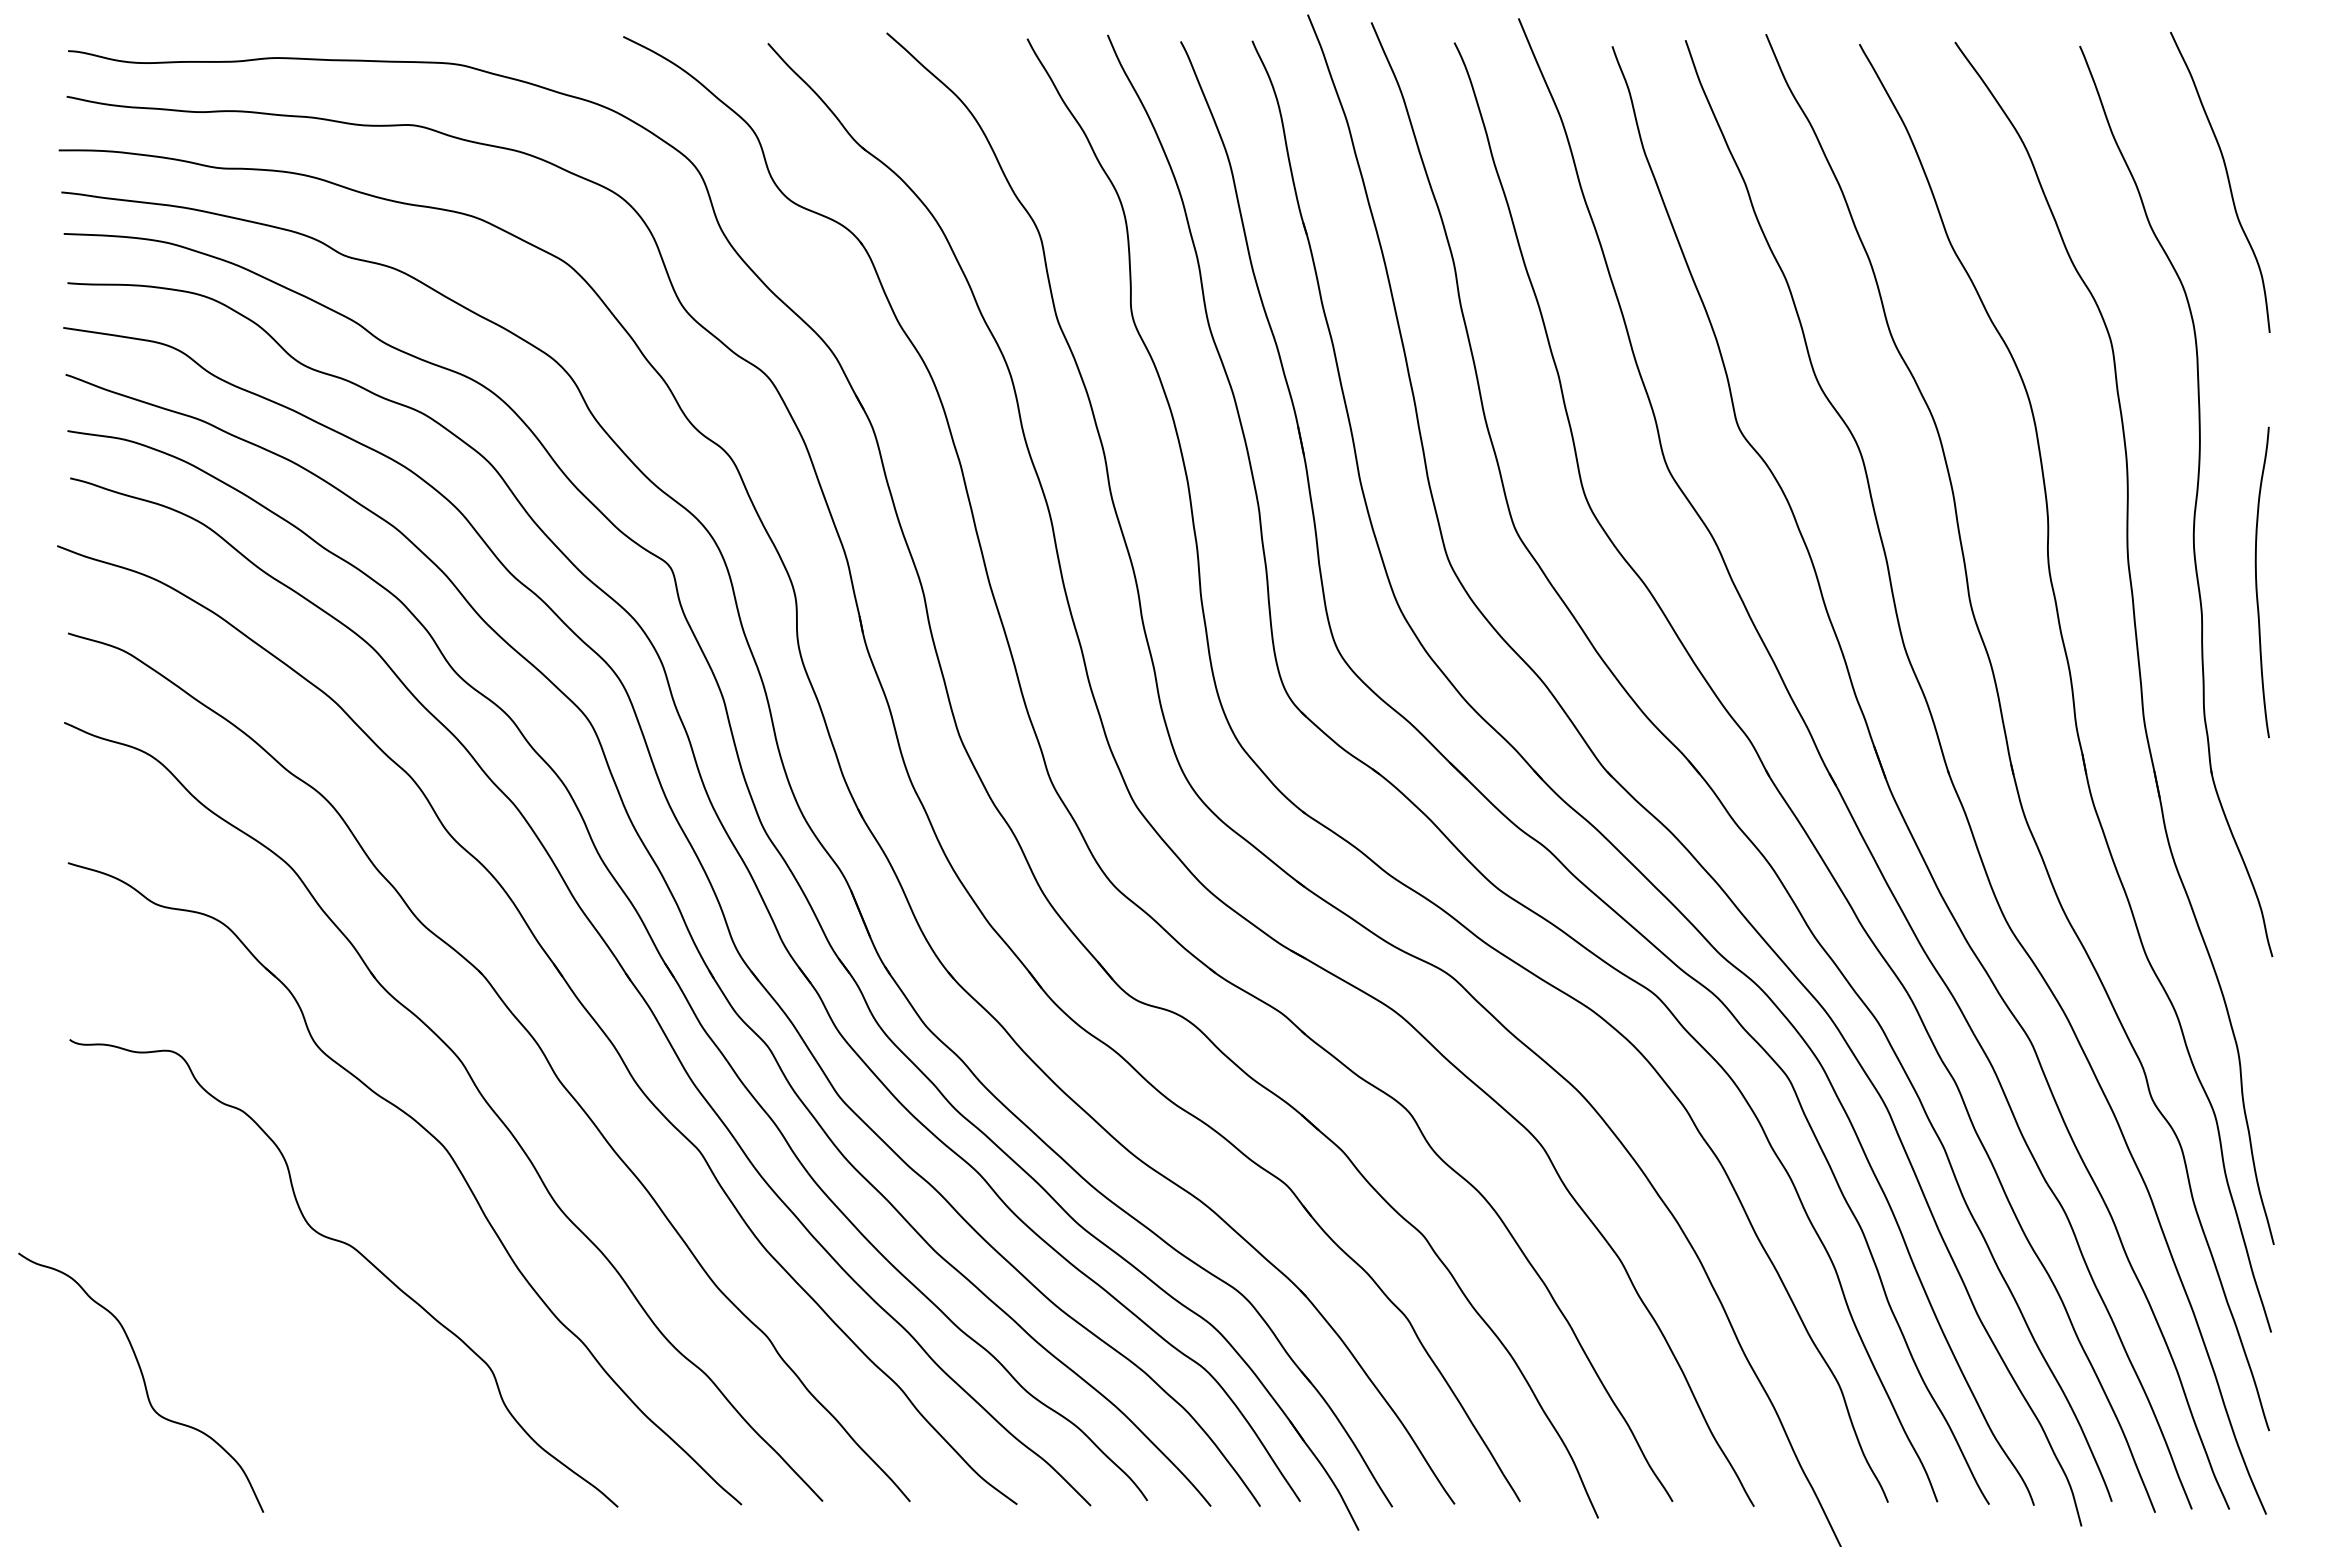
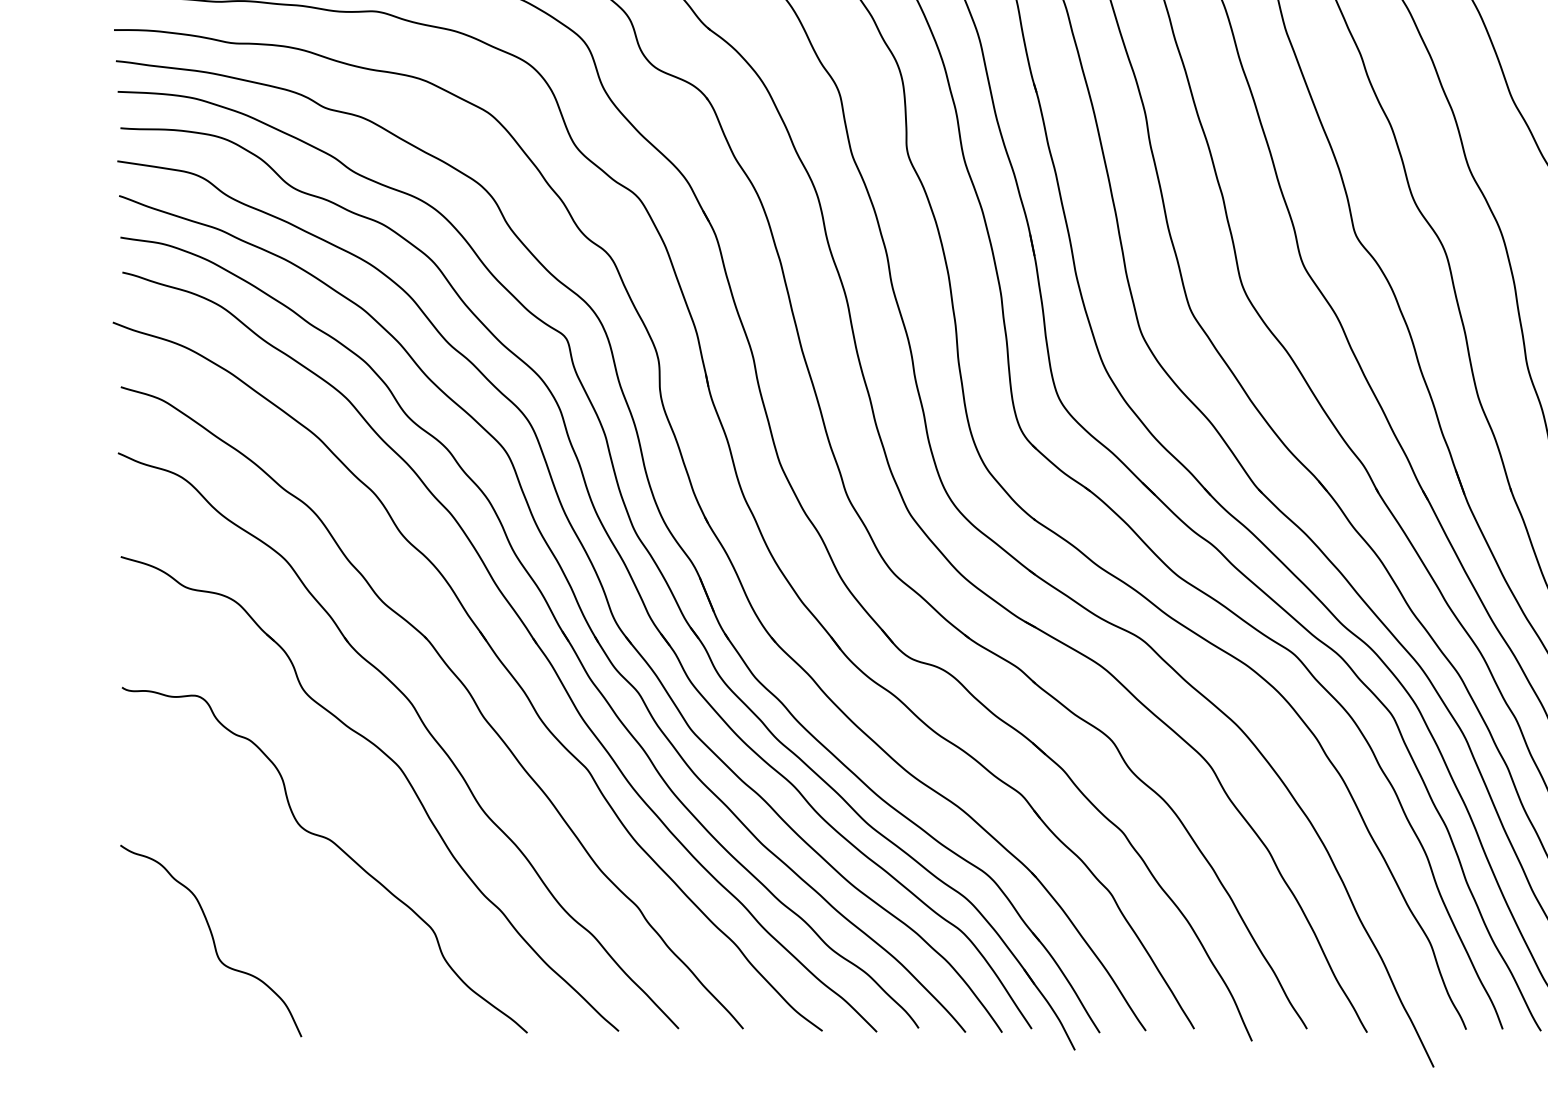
curve: (143, 1382) -> (212, 940), moved

